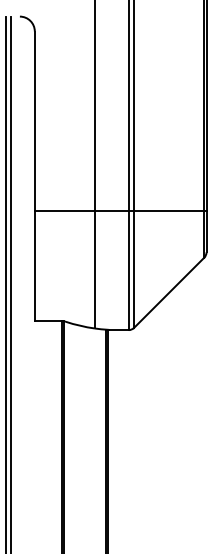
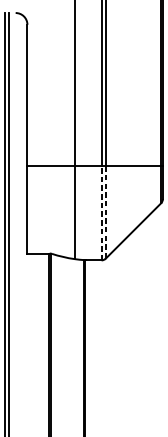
line: (134, 269) -> (106, 212), solid -> dashed
line: (128, 270) -> (101, 213), solid -> dashed

